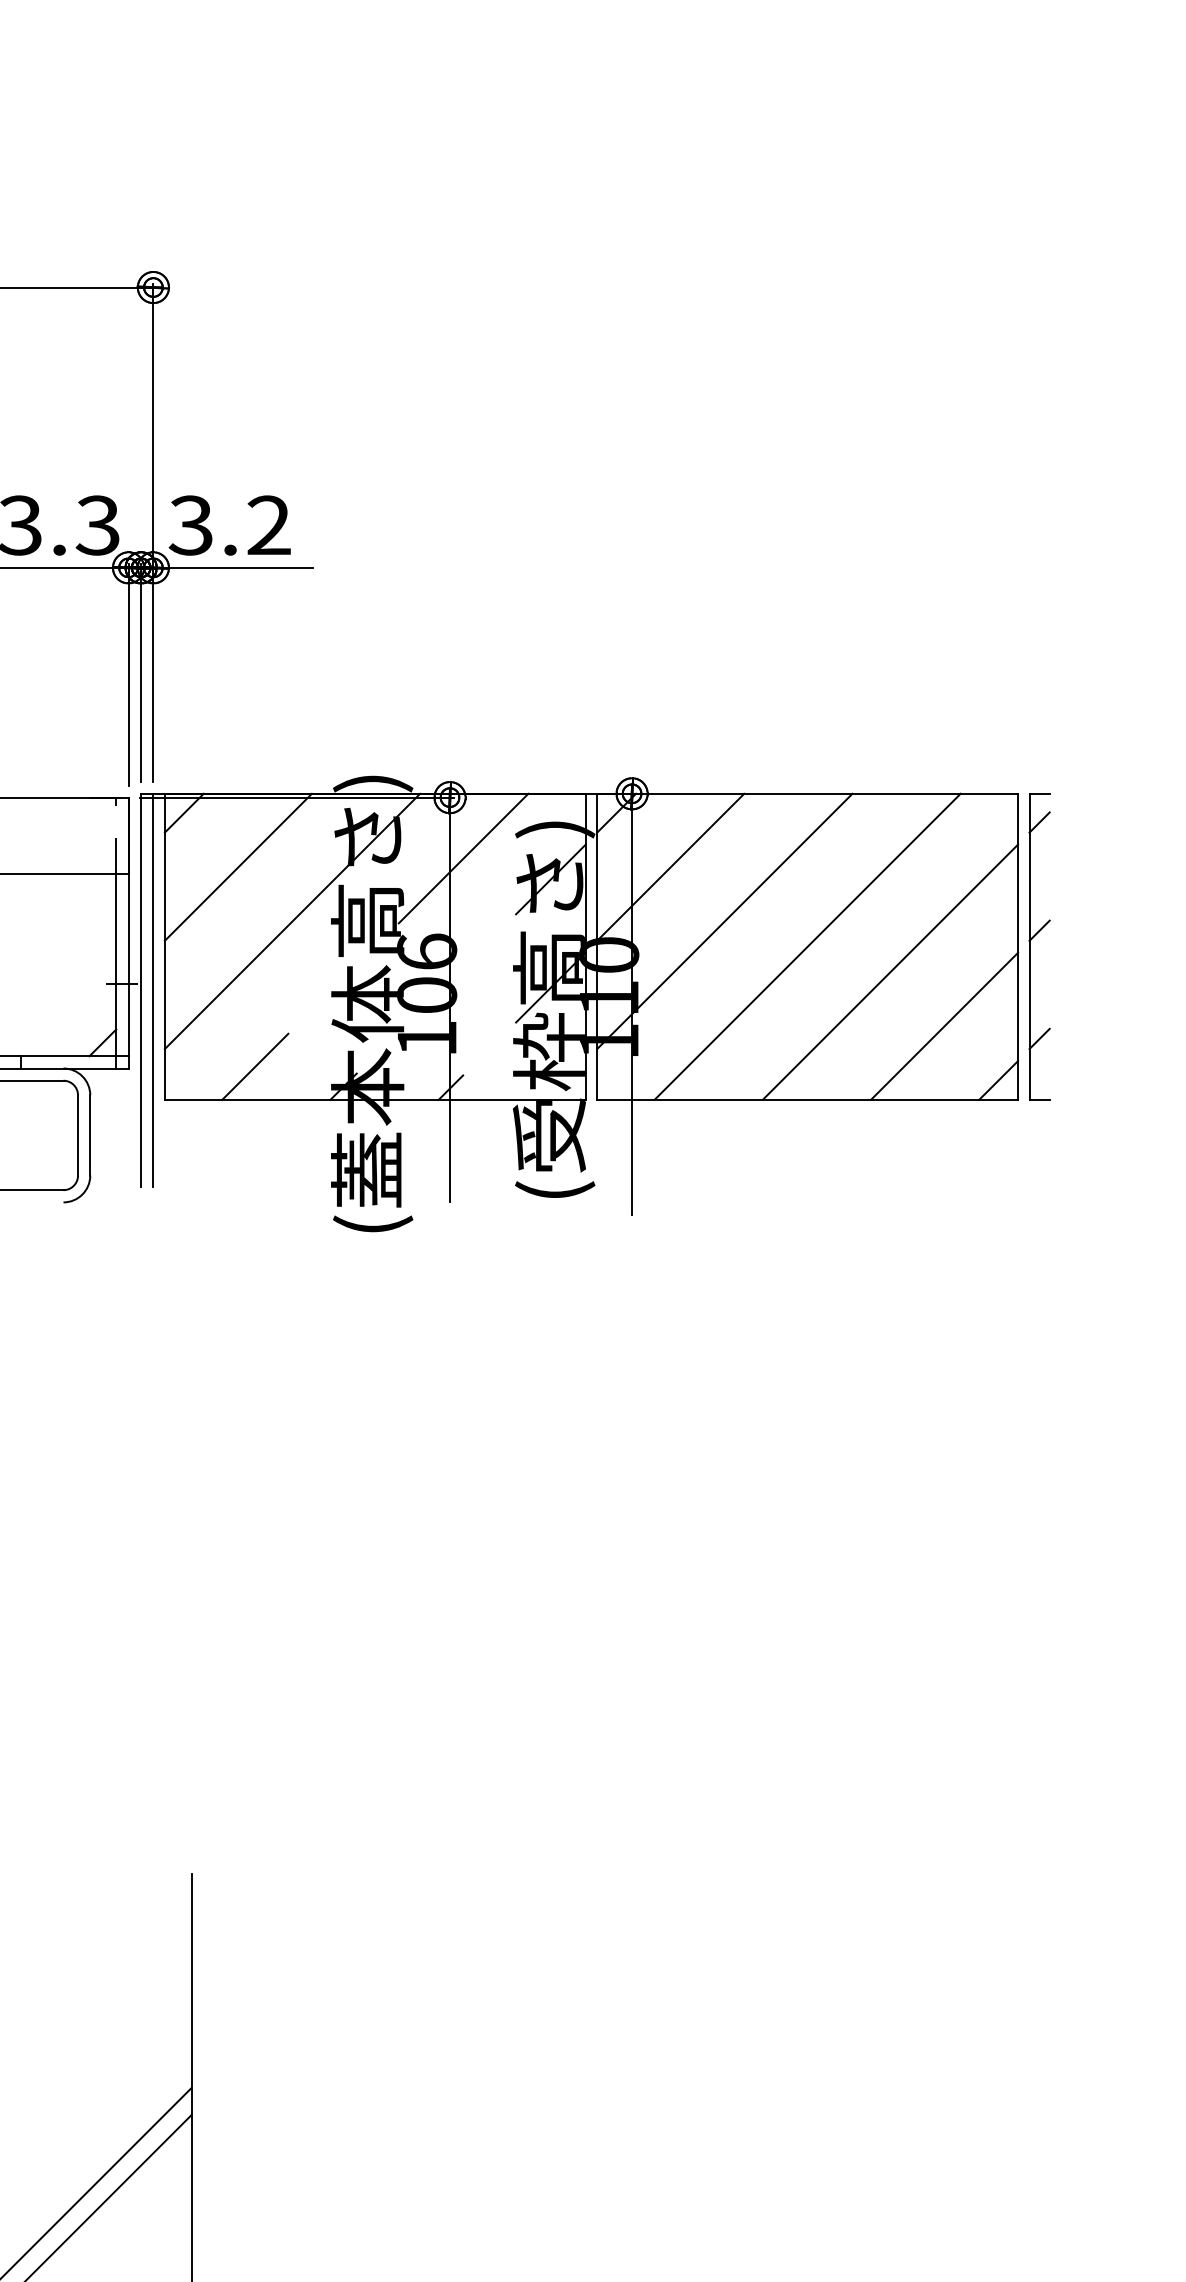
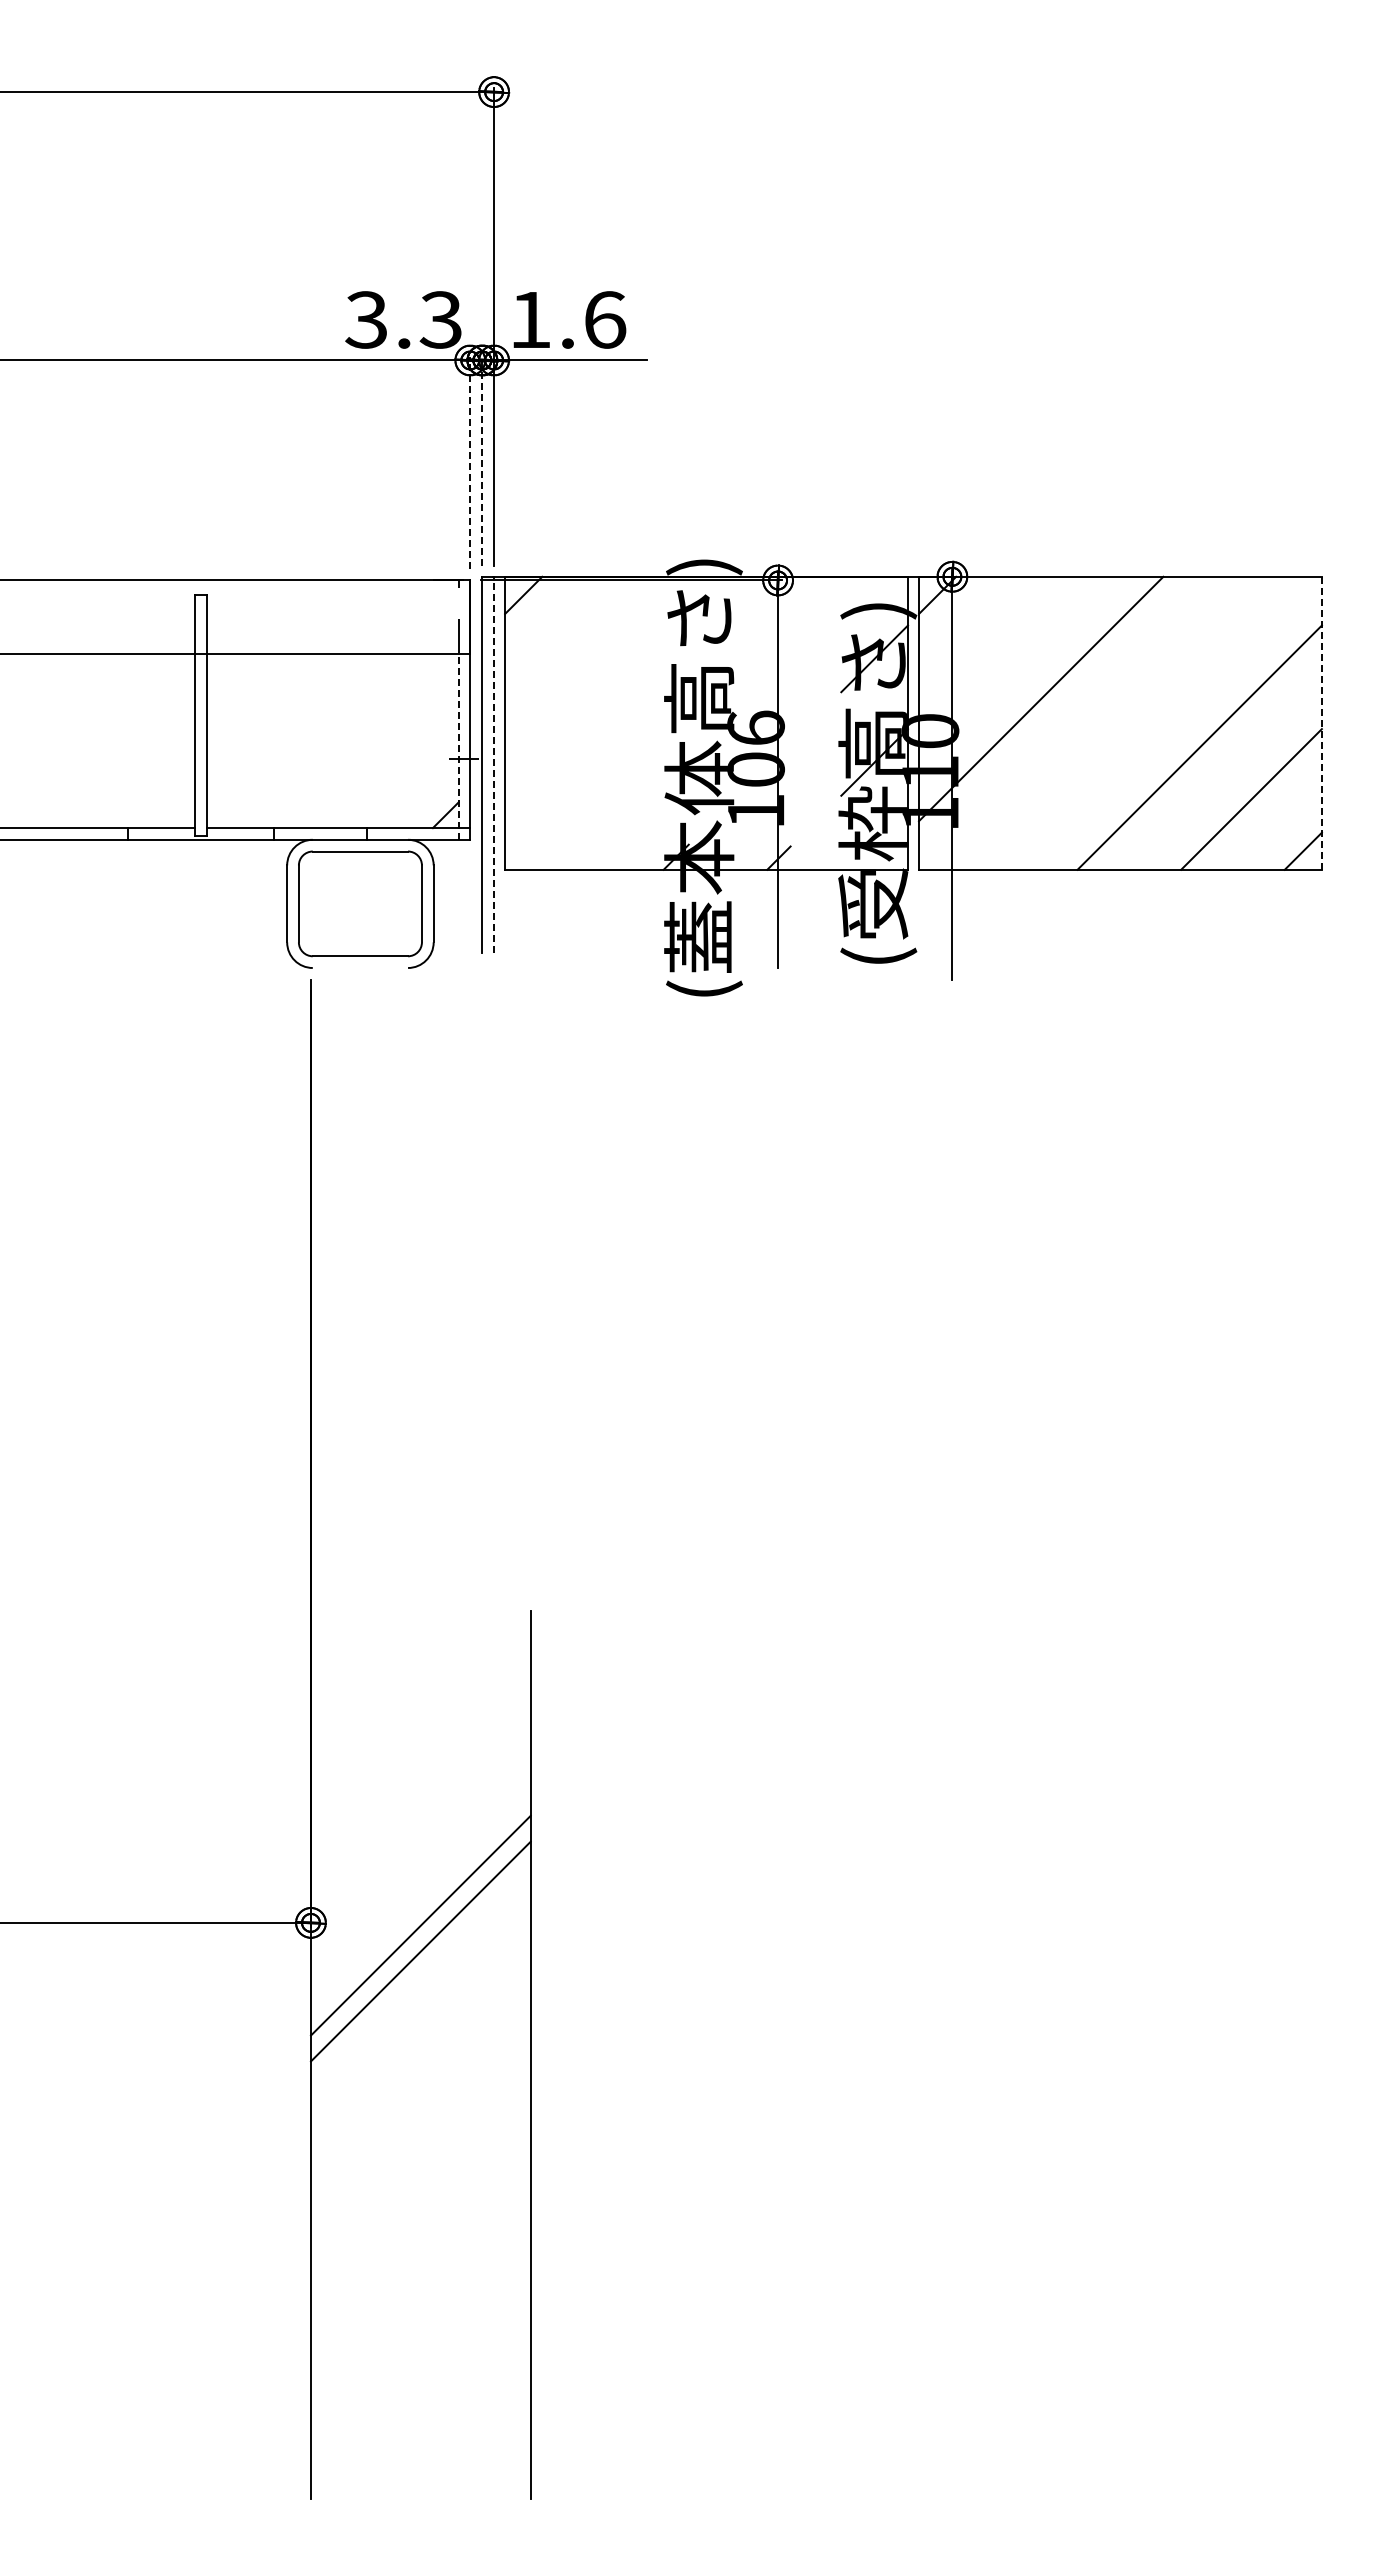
text: (230, 525) -> (567, 319), 3.2 -> 1.6
line: (141, 672) -> (482, 460), solid -> dashed
line: (128, 674) -> (470, 462), solid -> dashed
line: (464, 858) -> (791, 638), removed
line: (238, 866) -> (575, 646), removed
line: (670, 866) -> (989, 646), removed
line: (292, 920) -> (627, 698), removed
line: (806, 945) -> (1119, 722), removed
line: (1017, 947) -> (1321, 723), solid -> dashed
part: (1030, 947) -> (1333, 723), removed
line: (116, 968) -> (458, 744), solid -> dashed
line: (153, 989) -> (494, 764), solid -> dashed
line: (255, 1066) -> (591, 837), removed

